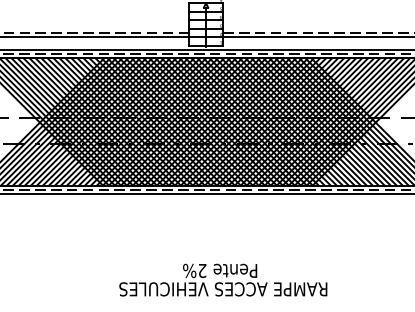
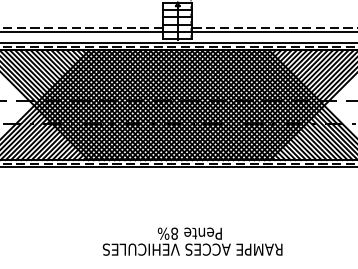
text: (202, 270) -> (174, 233), 2% -> 8%

